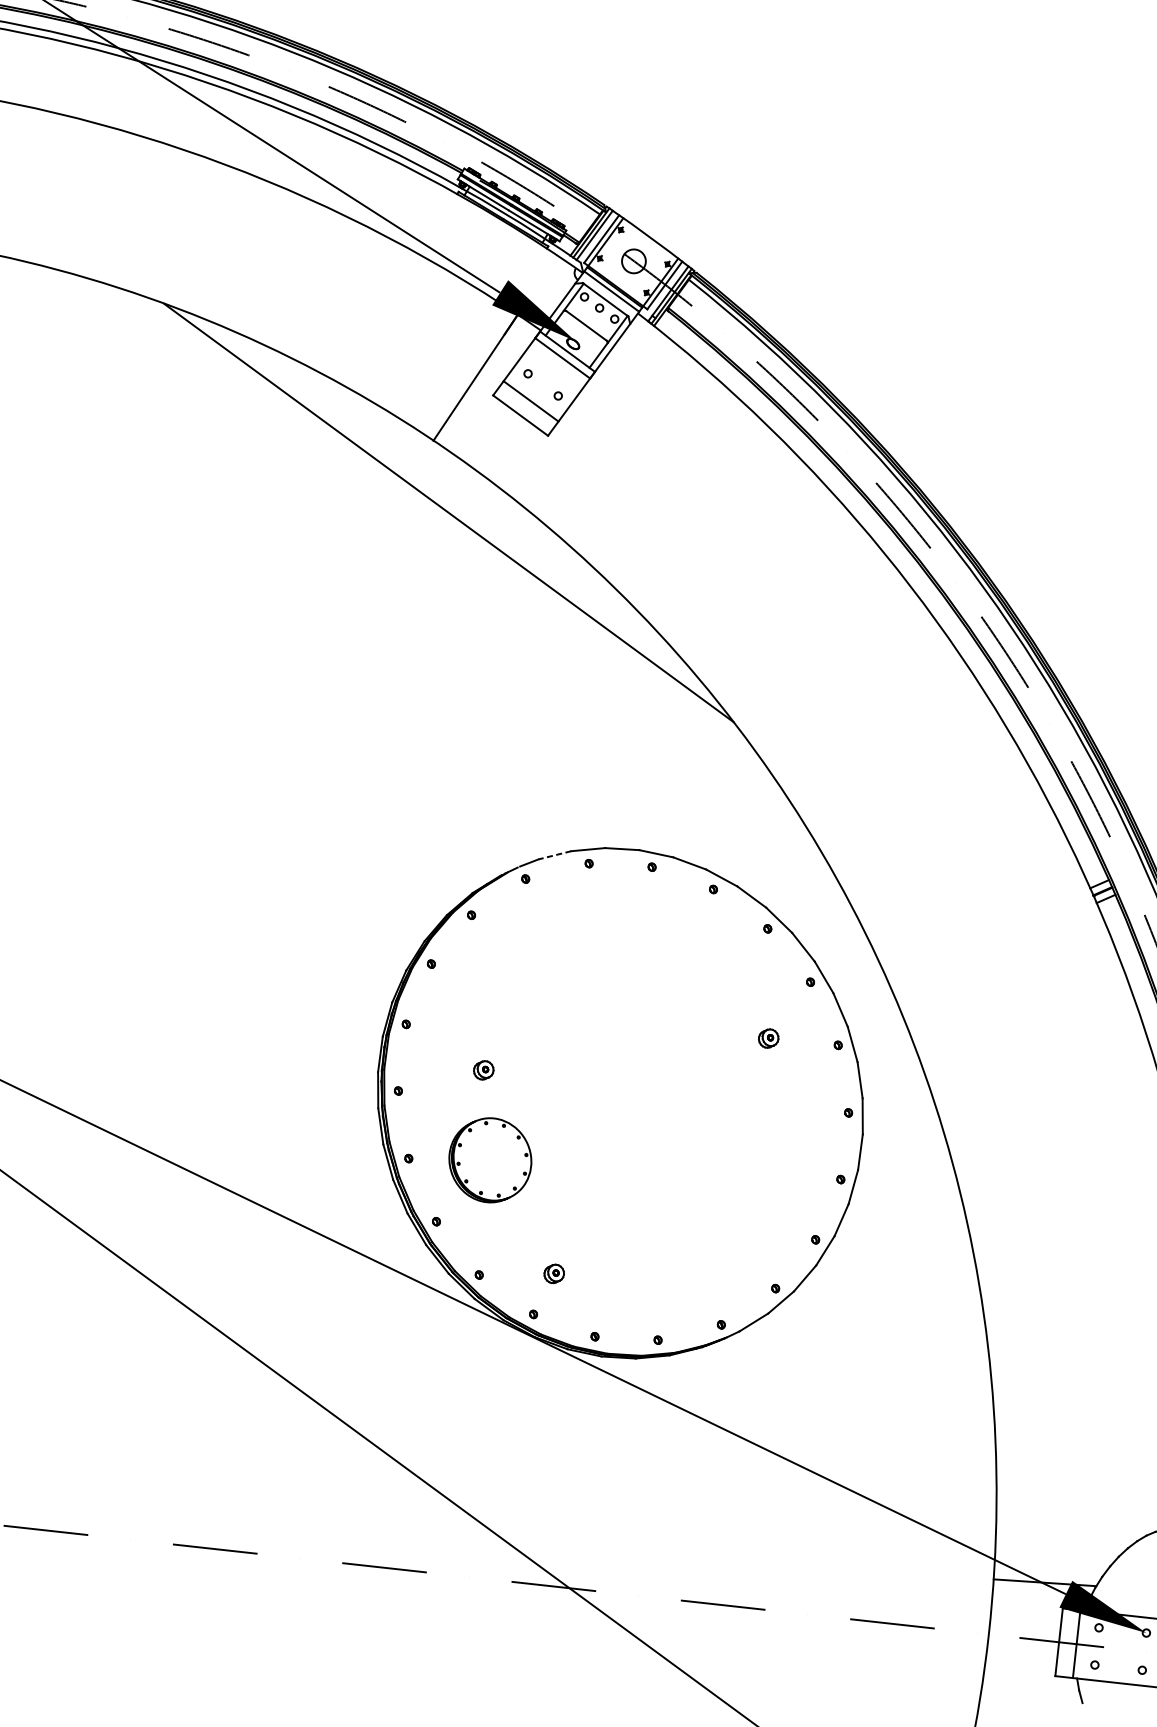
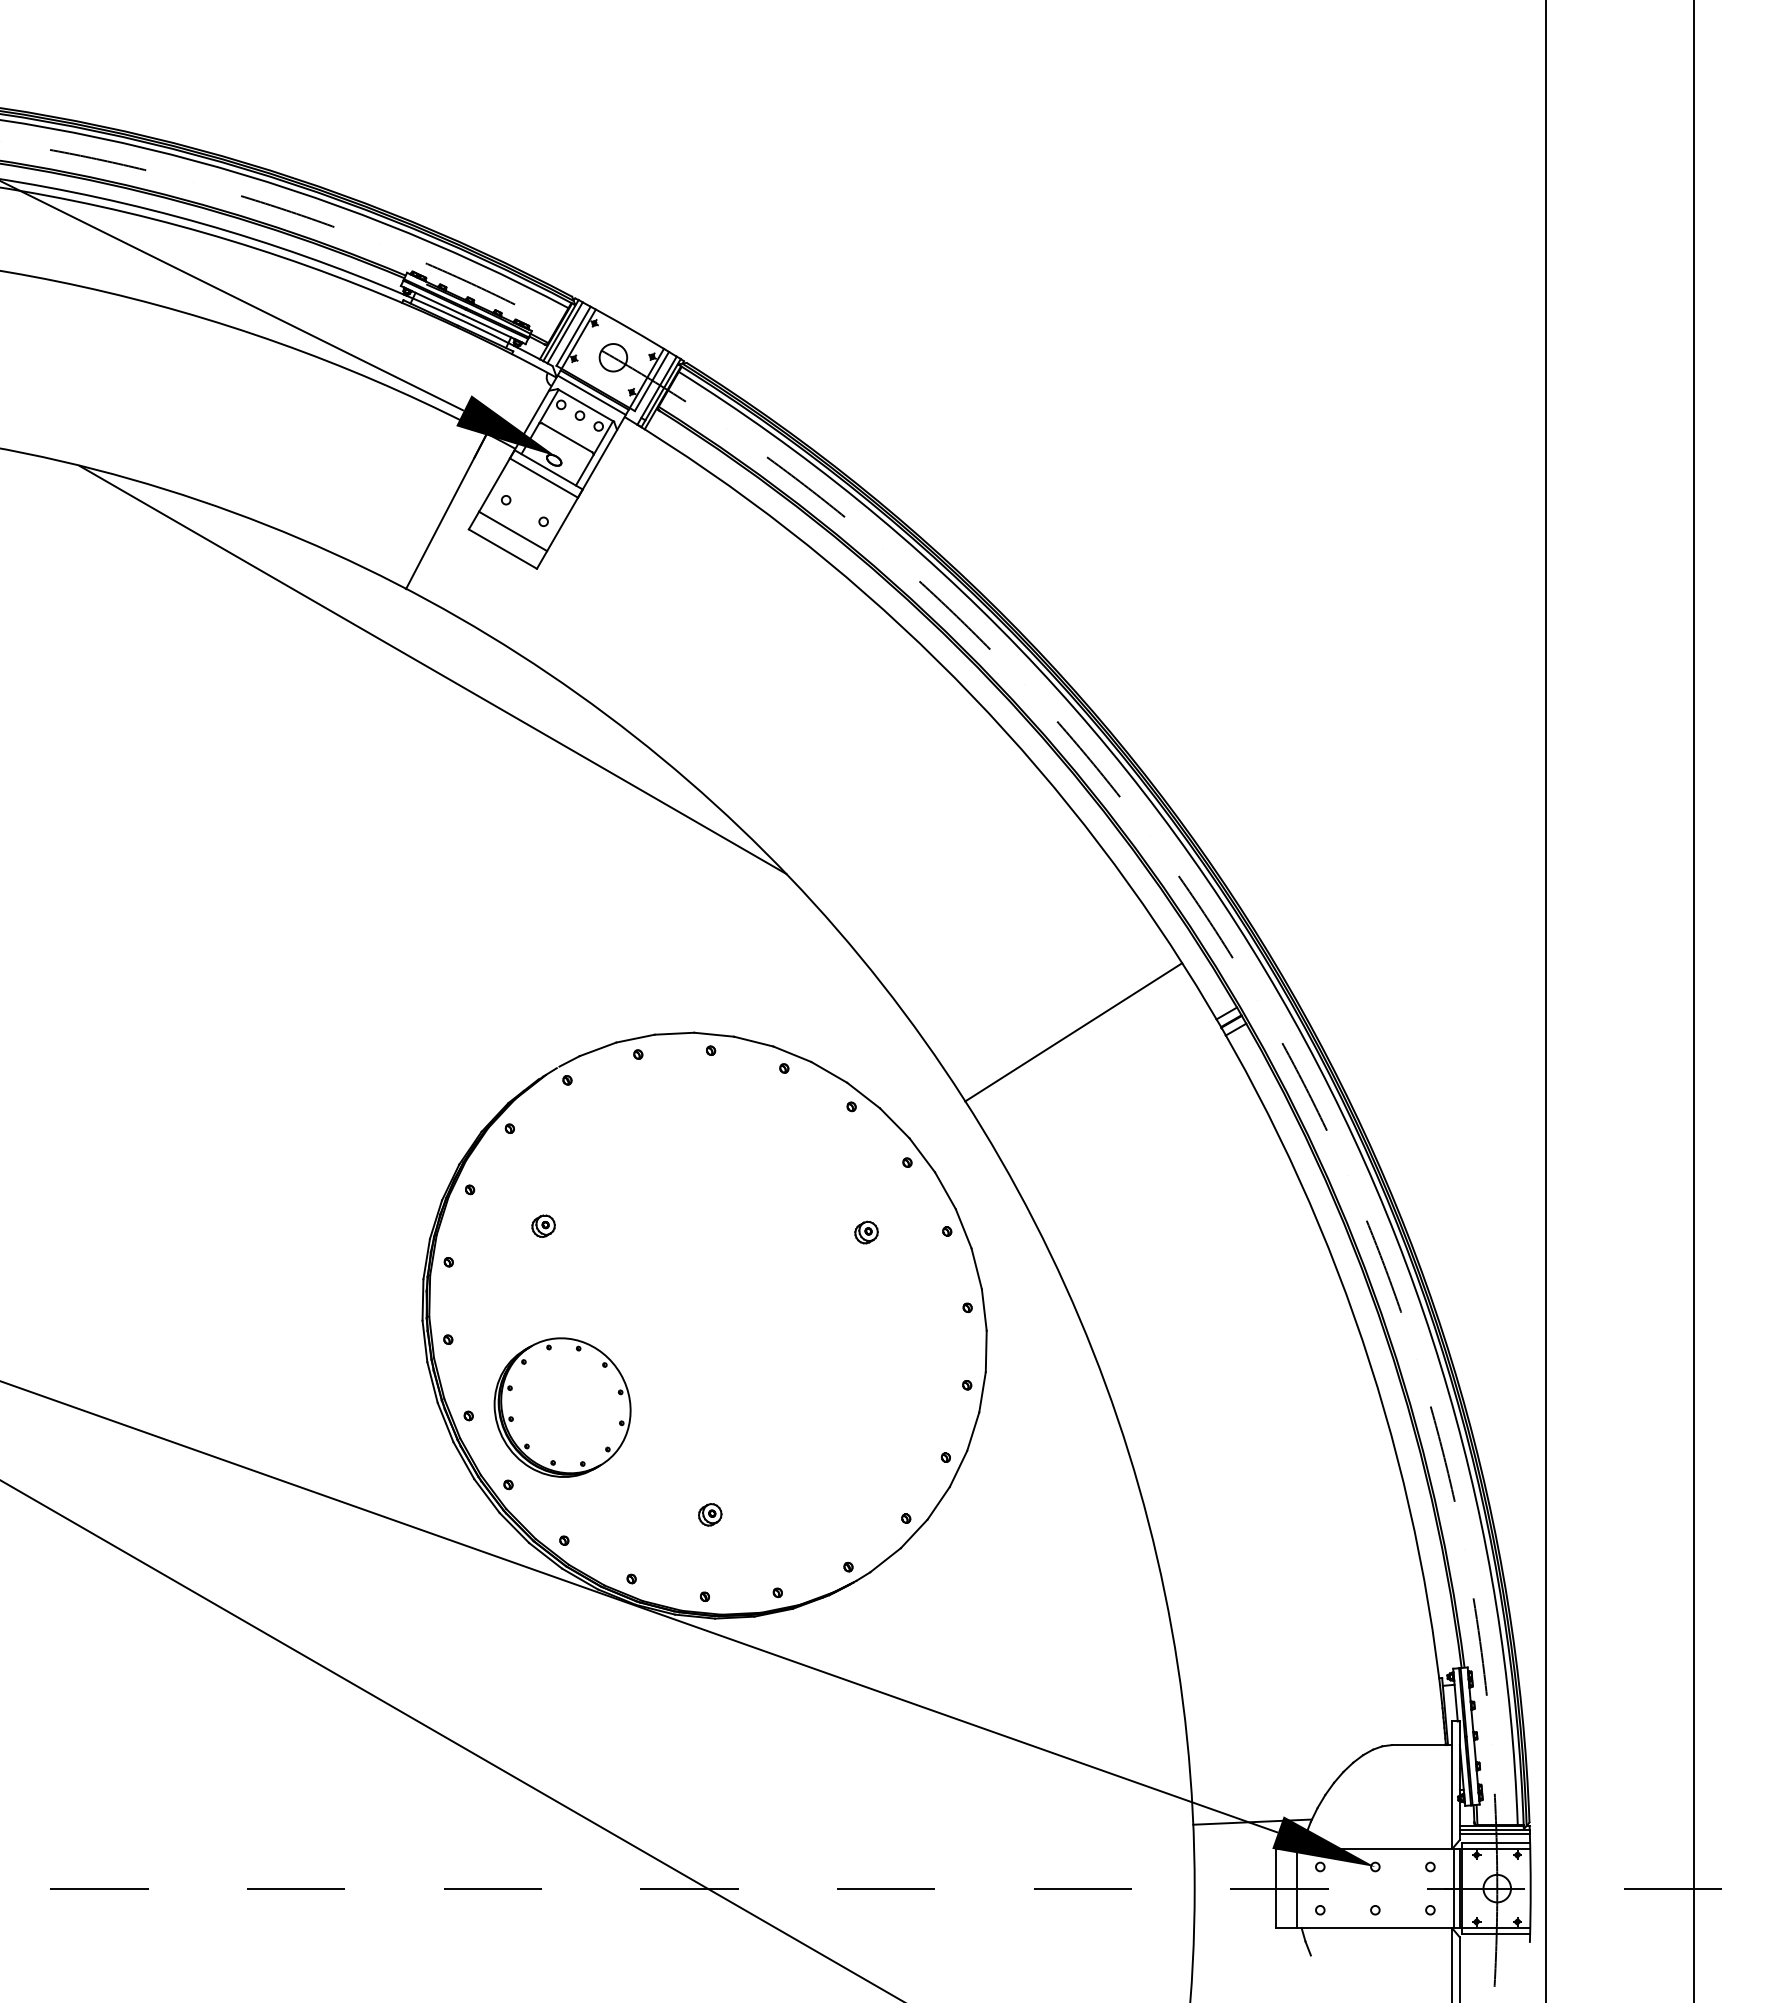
line: (555, 855) -> (598, 1049), dashed -> solid
line: (965, 885) -> (1073, 1032), added
part: (483, 1069) -> (543, 1225), moved
part: (490, 1160) -> (562, 1407), size x1.43
part: (554, 1273) -> (710, 1514), moved

